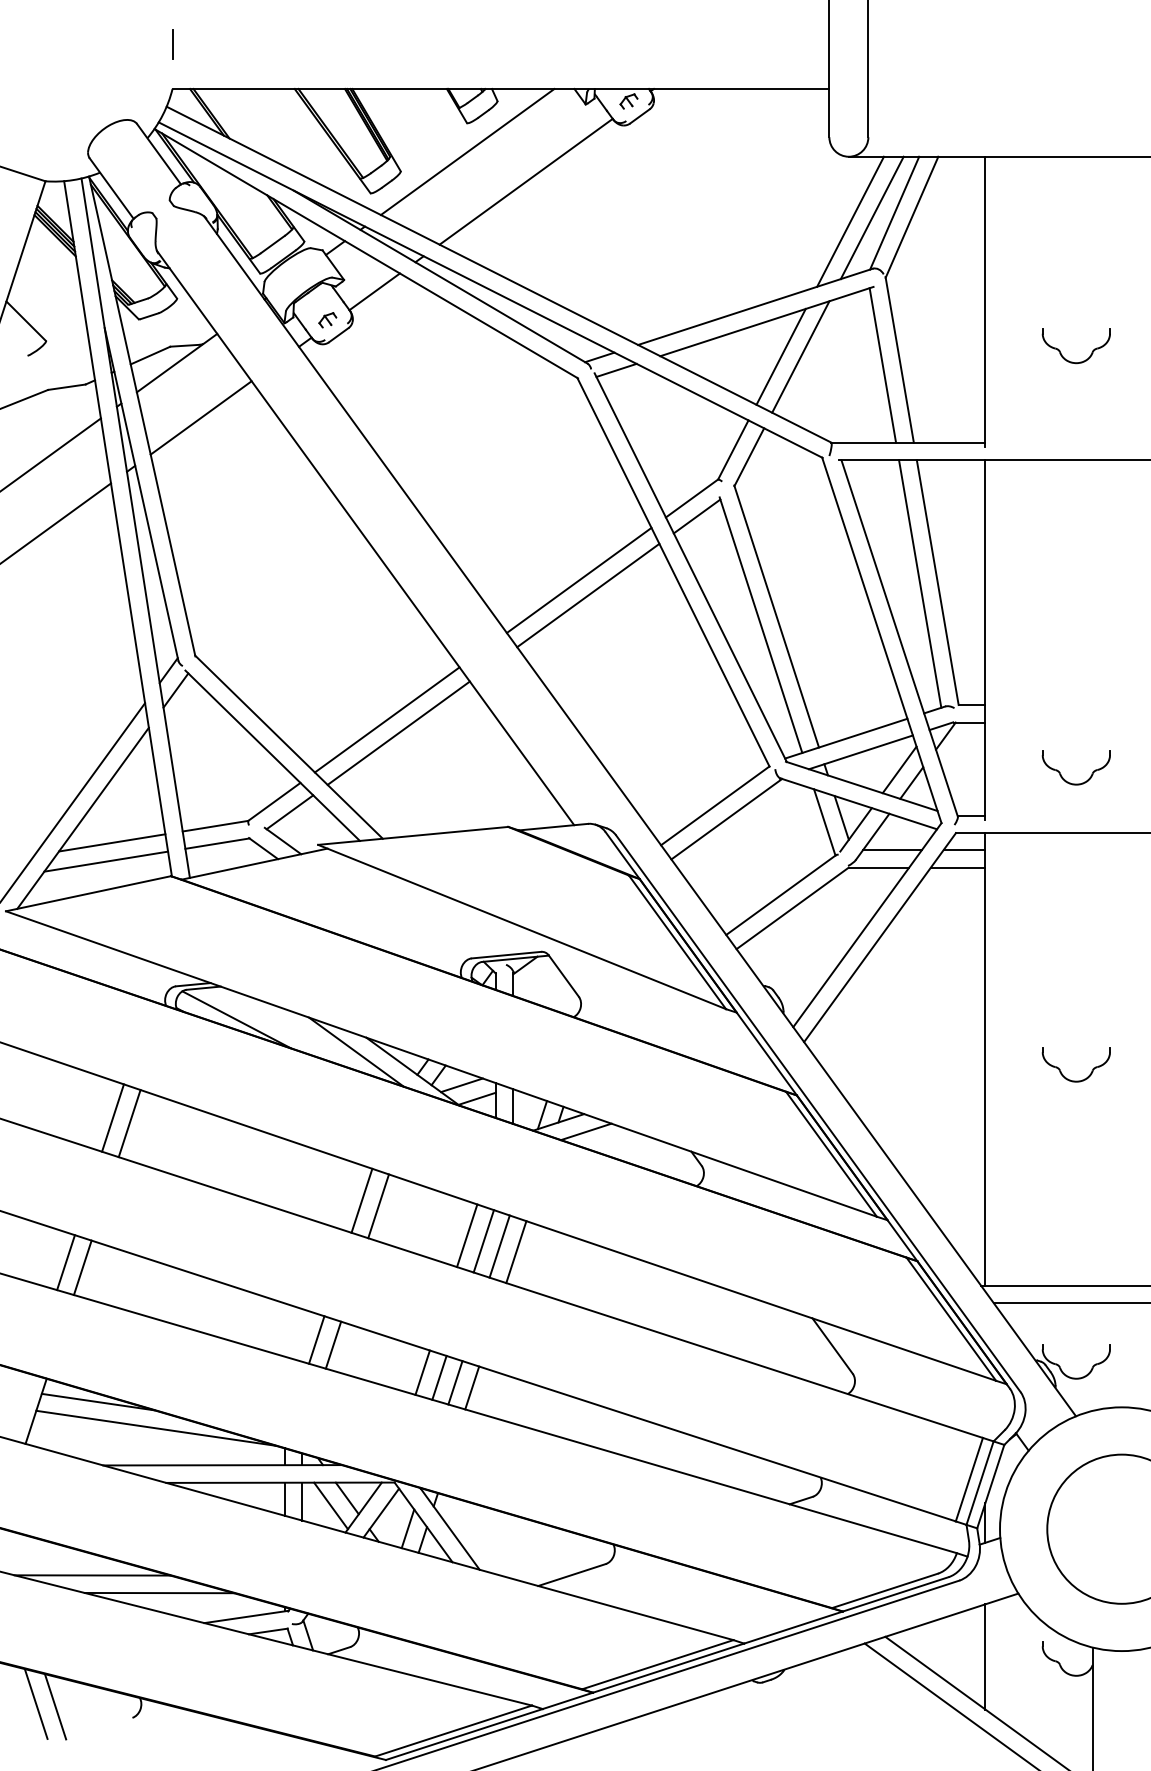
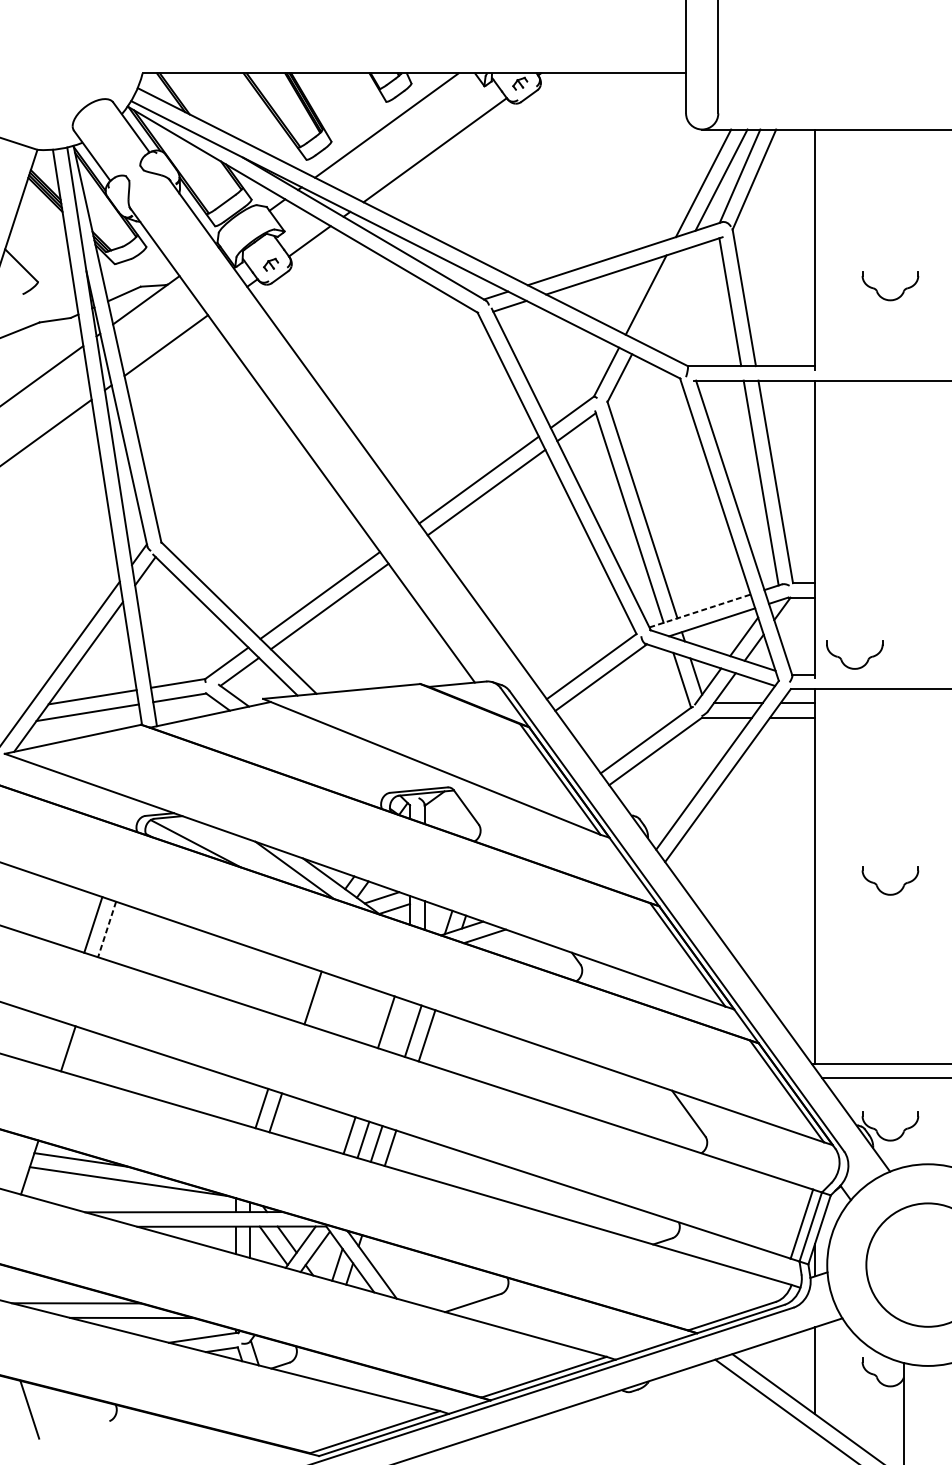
line: (172, 44) -> (142, 36), removed
line: (800, 356) -> (662, 294), removed
line: (846, 738) -> (700, 610), solid -> dashed
part: (1064, 778) -> (845, 663), moved
line: (129, 1124) -> (106, 930), solid -> dashed
line: (361, 1200) -> (298, 993), removed
line: (483, 1241) -> (399, 1027), removed
line: (65, 1262) -> (54, 1044), removed
line: (55, 1706) -> (45, 1411), removed

